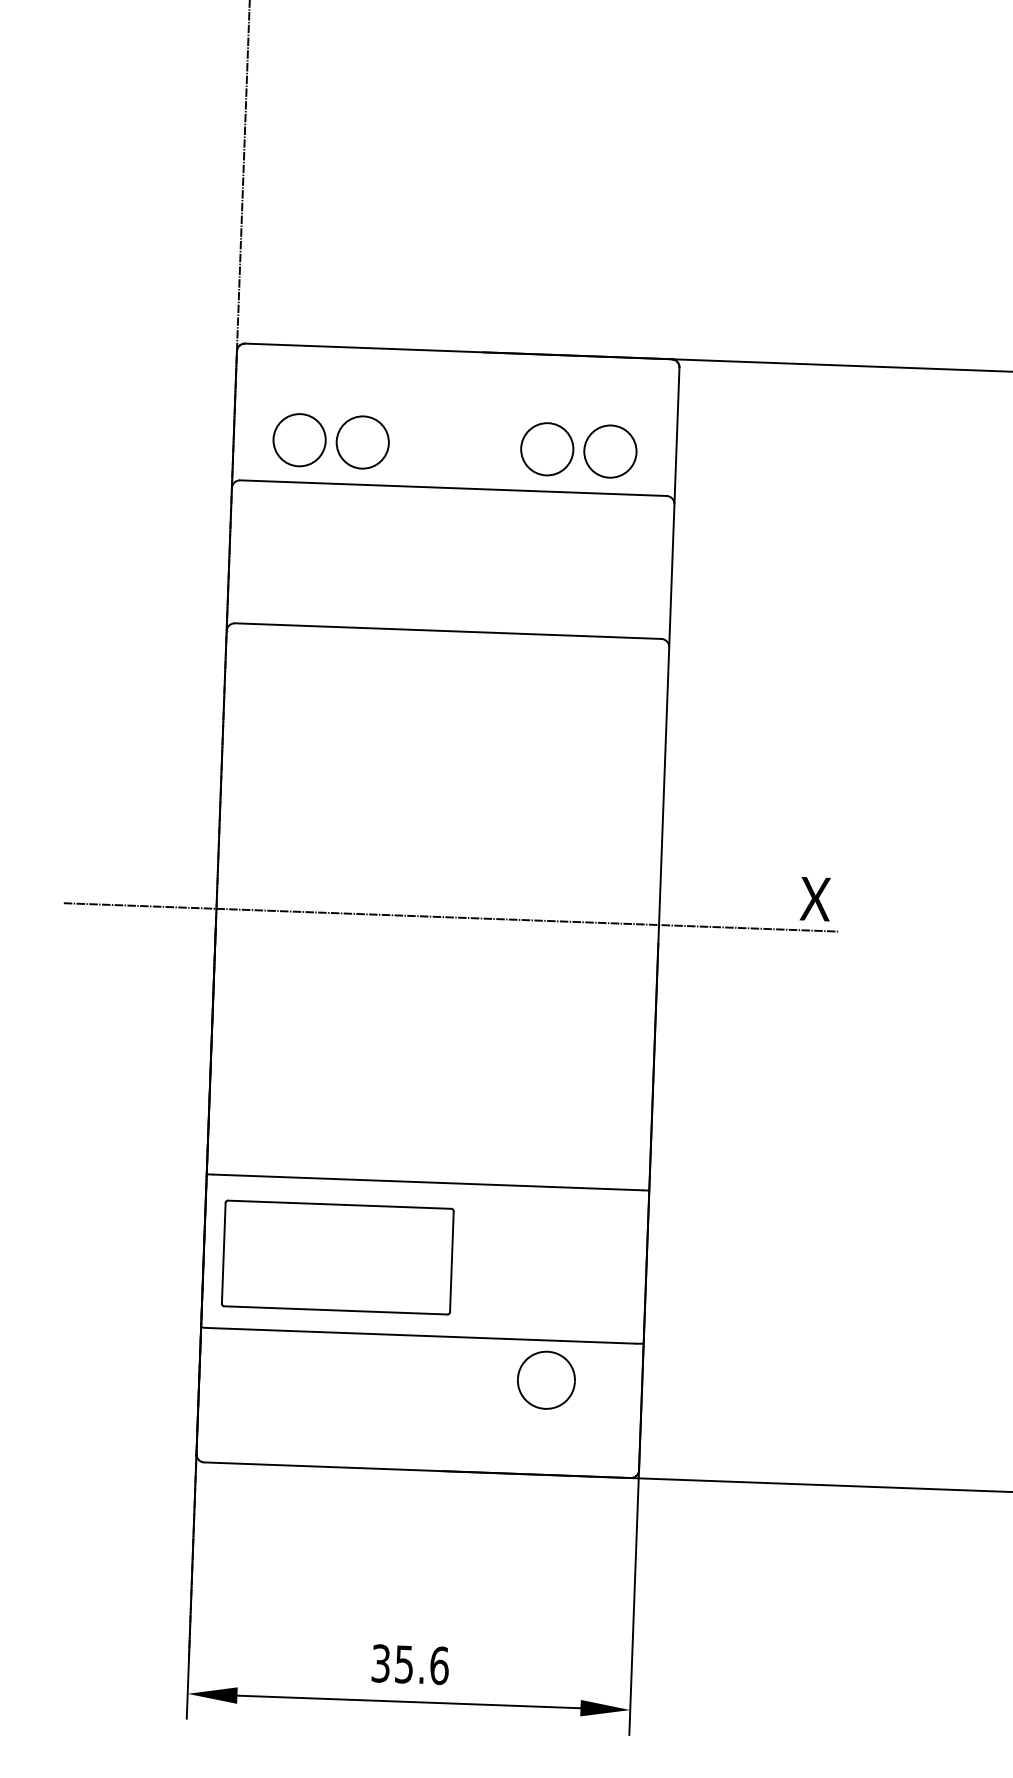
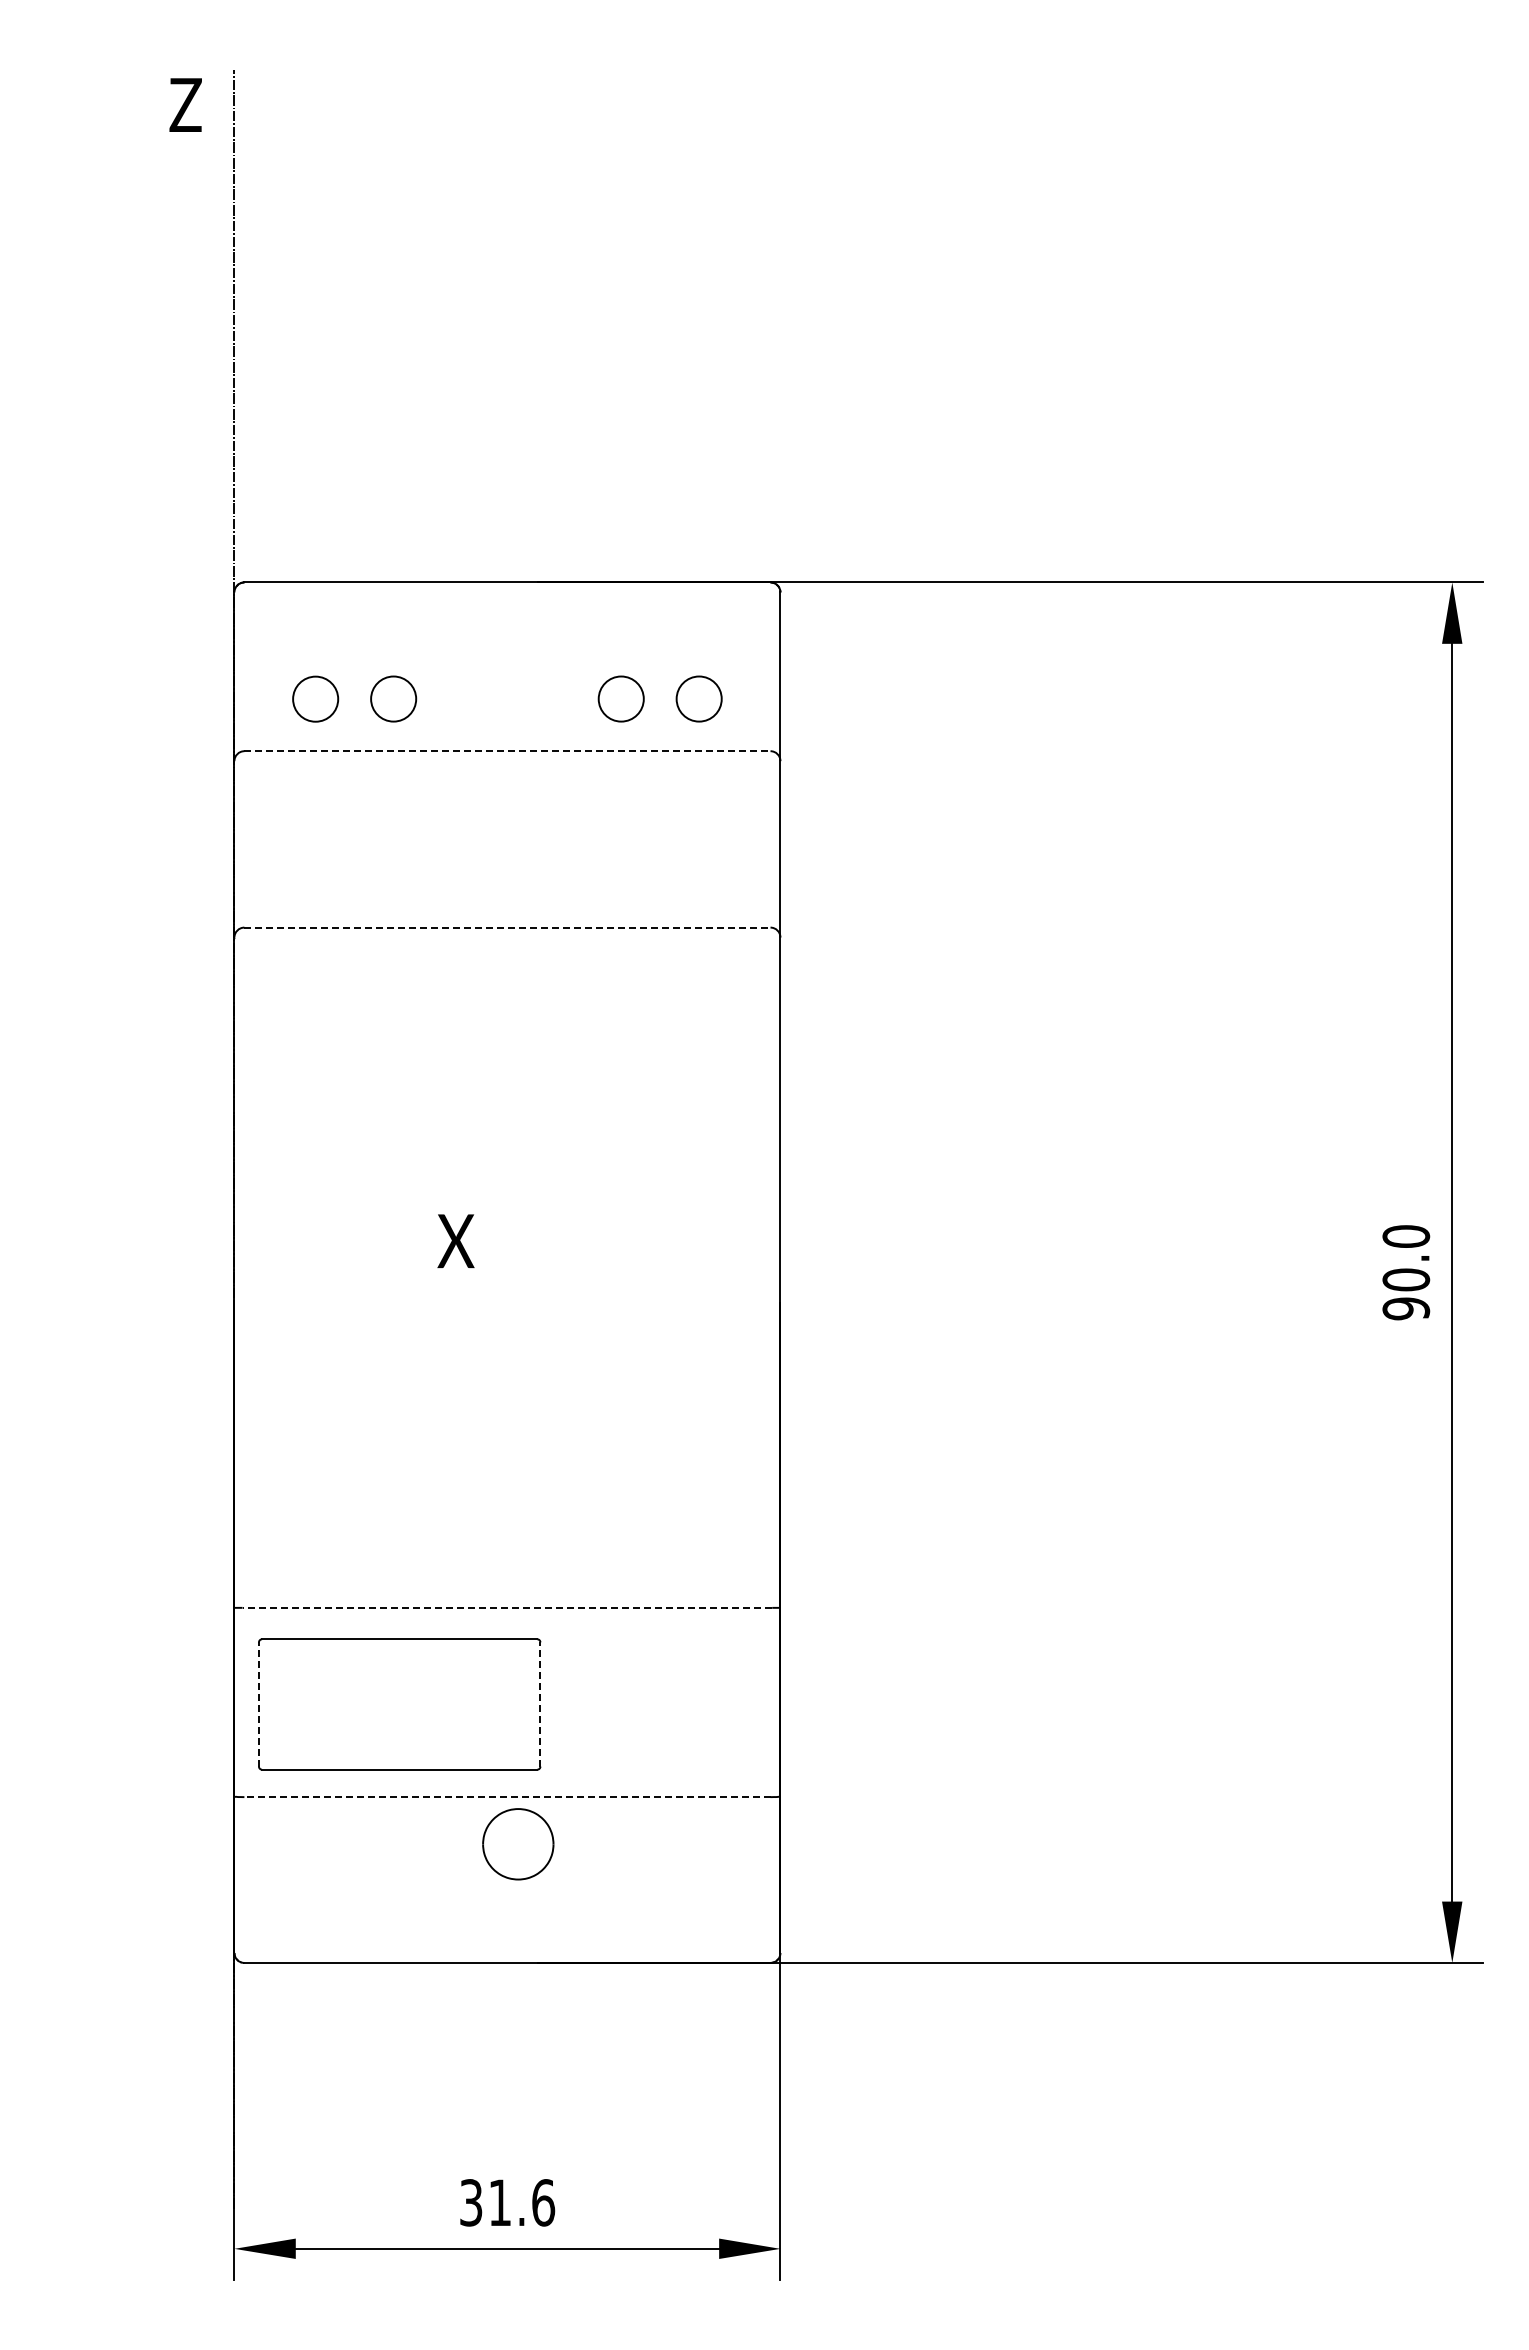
circle: (299, 440) -> (315, 699), size x0.7
circle: (362, 442) -> (393, 698), size x0.7
circle: (547, 448) -> (621, 698), size x0.7
circle: (609, 451) -> (698, 698), size x0.7
line: (453, 488) -> (507, 751), solid -> dashed
line: (448, 631) -> (507, 927), solid -> dashed
text: (815, 898) -> (455, 1240), moved
line: (450, 917) -> (523, 1280), removed
line: (428, 1182) -> (507, 1607), solid -> dashed
line: (223, 1253) -> (258, 1704), solid -> dashed
line: (451, 1261) -> (540, 1704), solid -> dashed
line: (421, 1336) -> (506, 1797), solid -> dashed
part: (546, 1380) -> (518, 1844), moved
text: (403, 1664) -> (499, 2202), 35.6 -> 31.6

